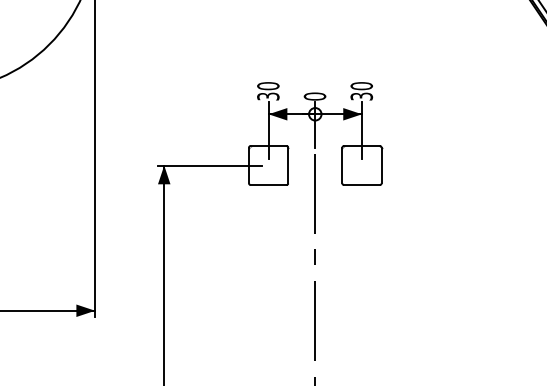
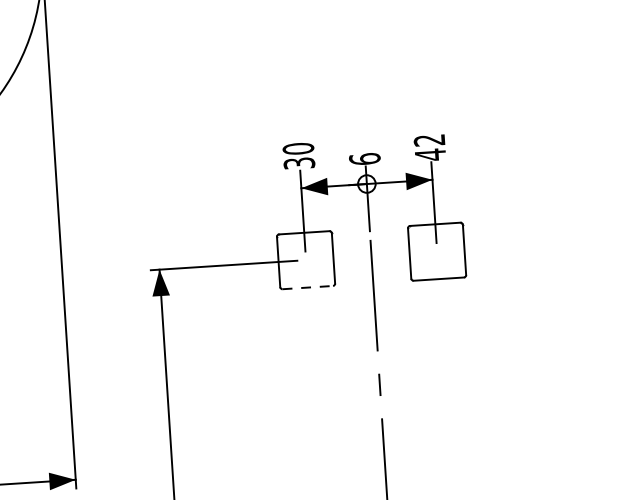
text: (361, 91) -> (429, 147), 30 -> 42
text: (314, 96) -> (364, 159), 0 -> 6
line: (268, 185) -> (307, 288), solid -> dashed

